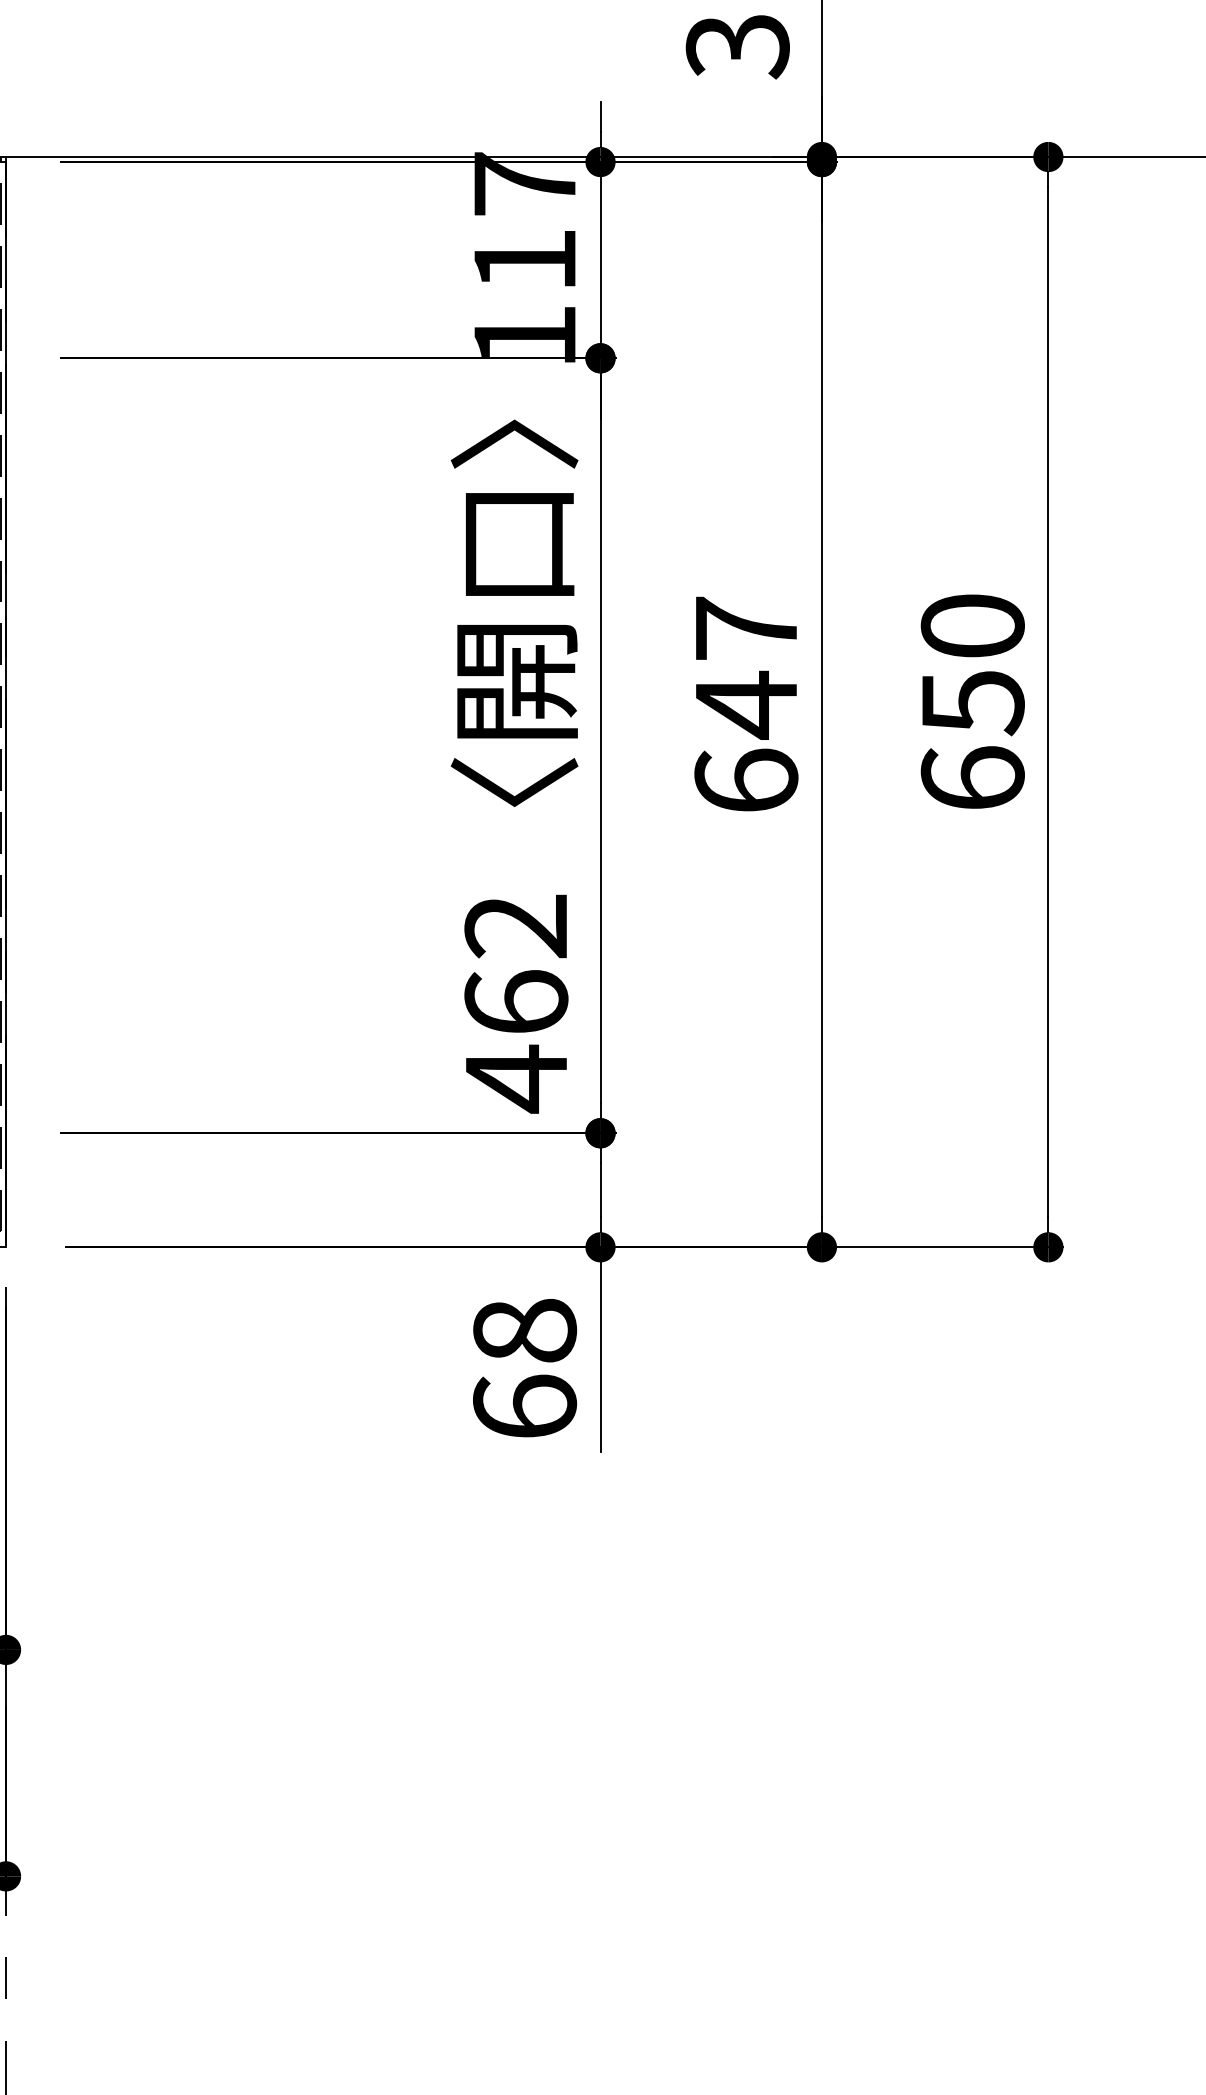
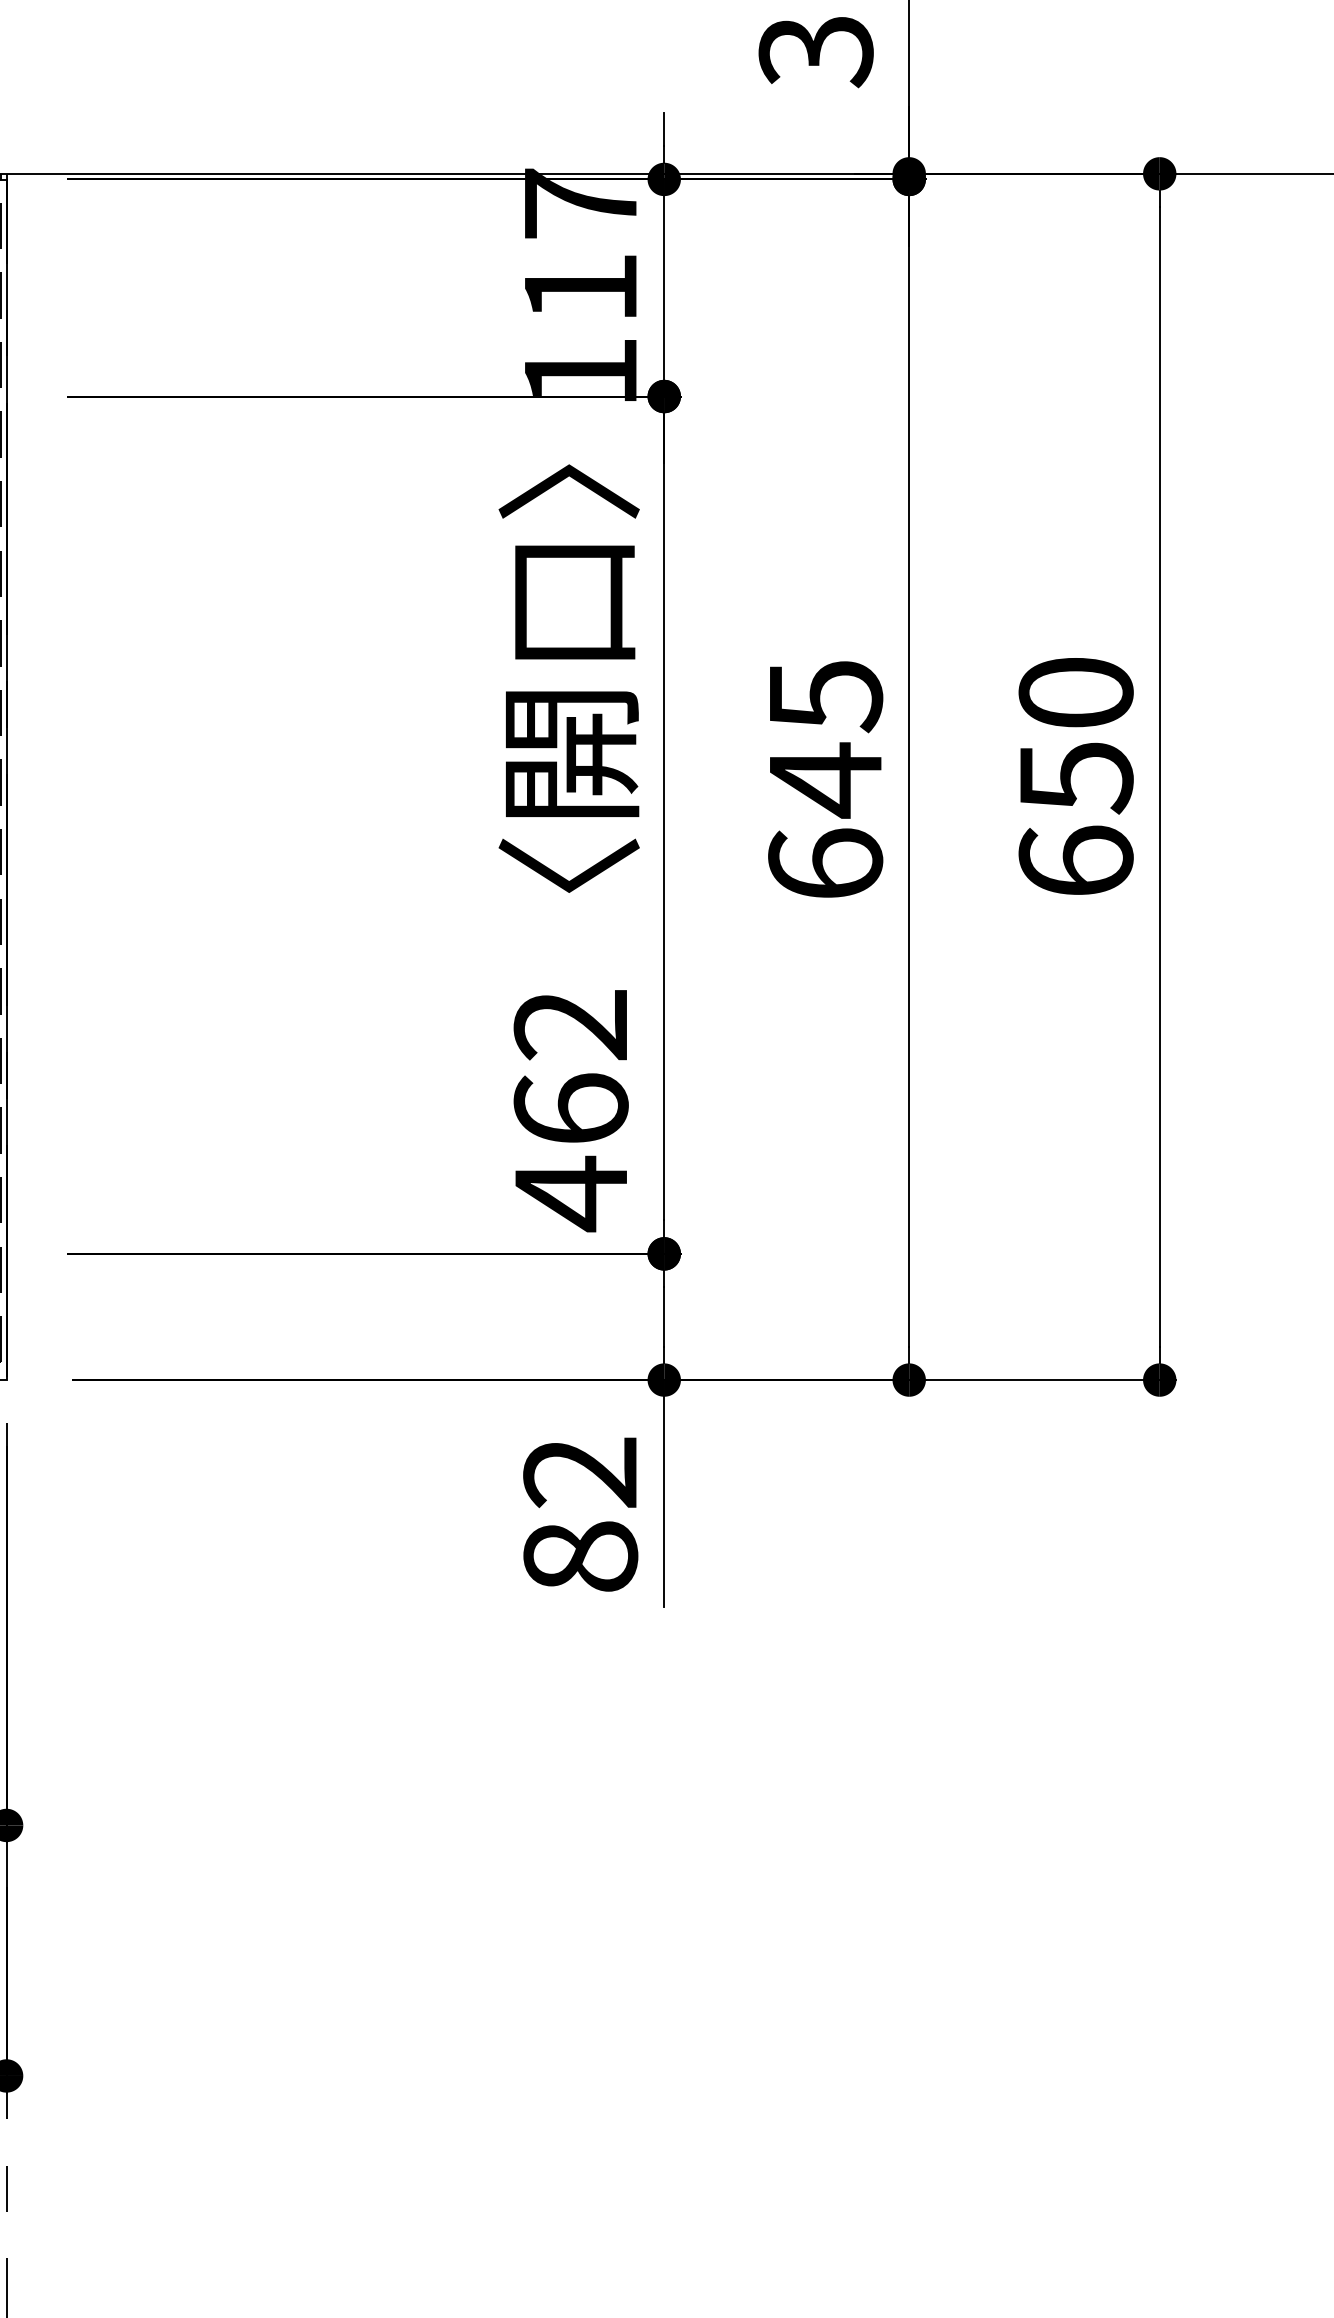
text: (747, 629) -> (826, 696), 647 -> 645
text: (525, 1368) -> (581, 1514), 68 -> 82

